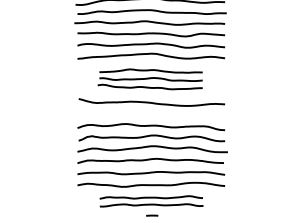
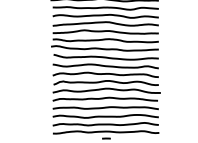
part: (150, 79) -> (105, 40), size x1.43
curve: (151, 114) -> (105, 65), added
part: (151, 201) -> (105, 128), size x1.43

